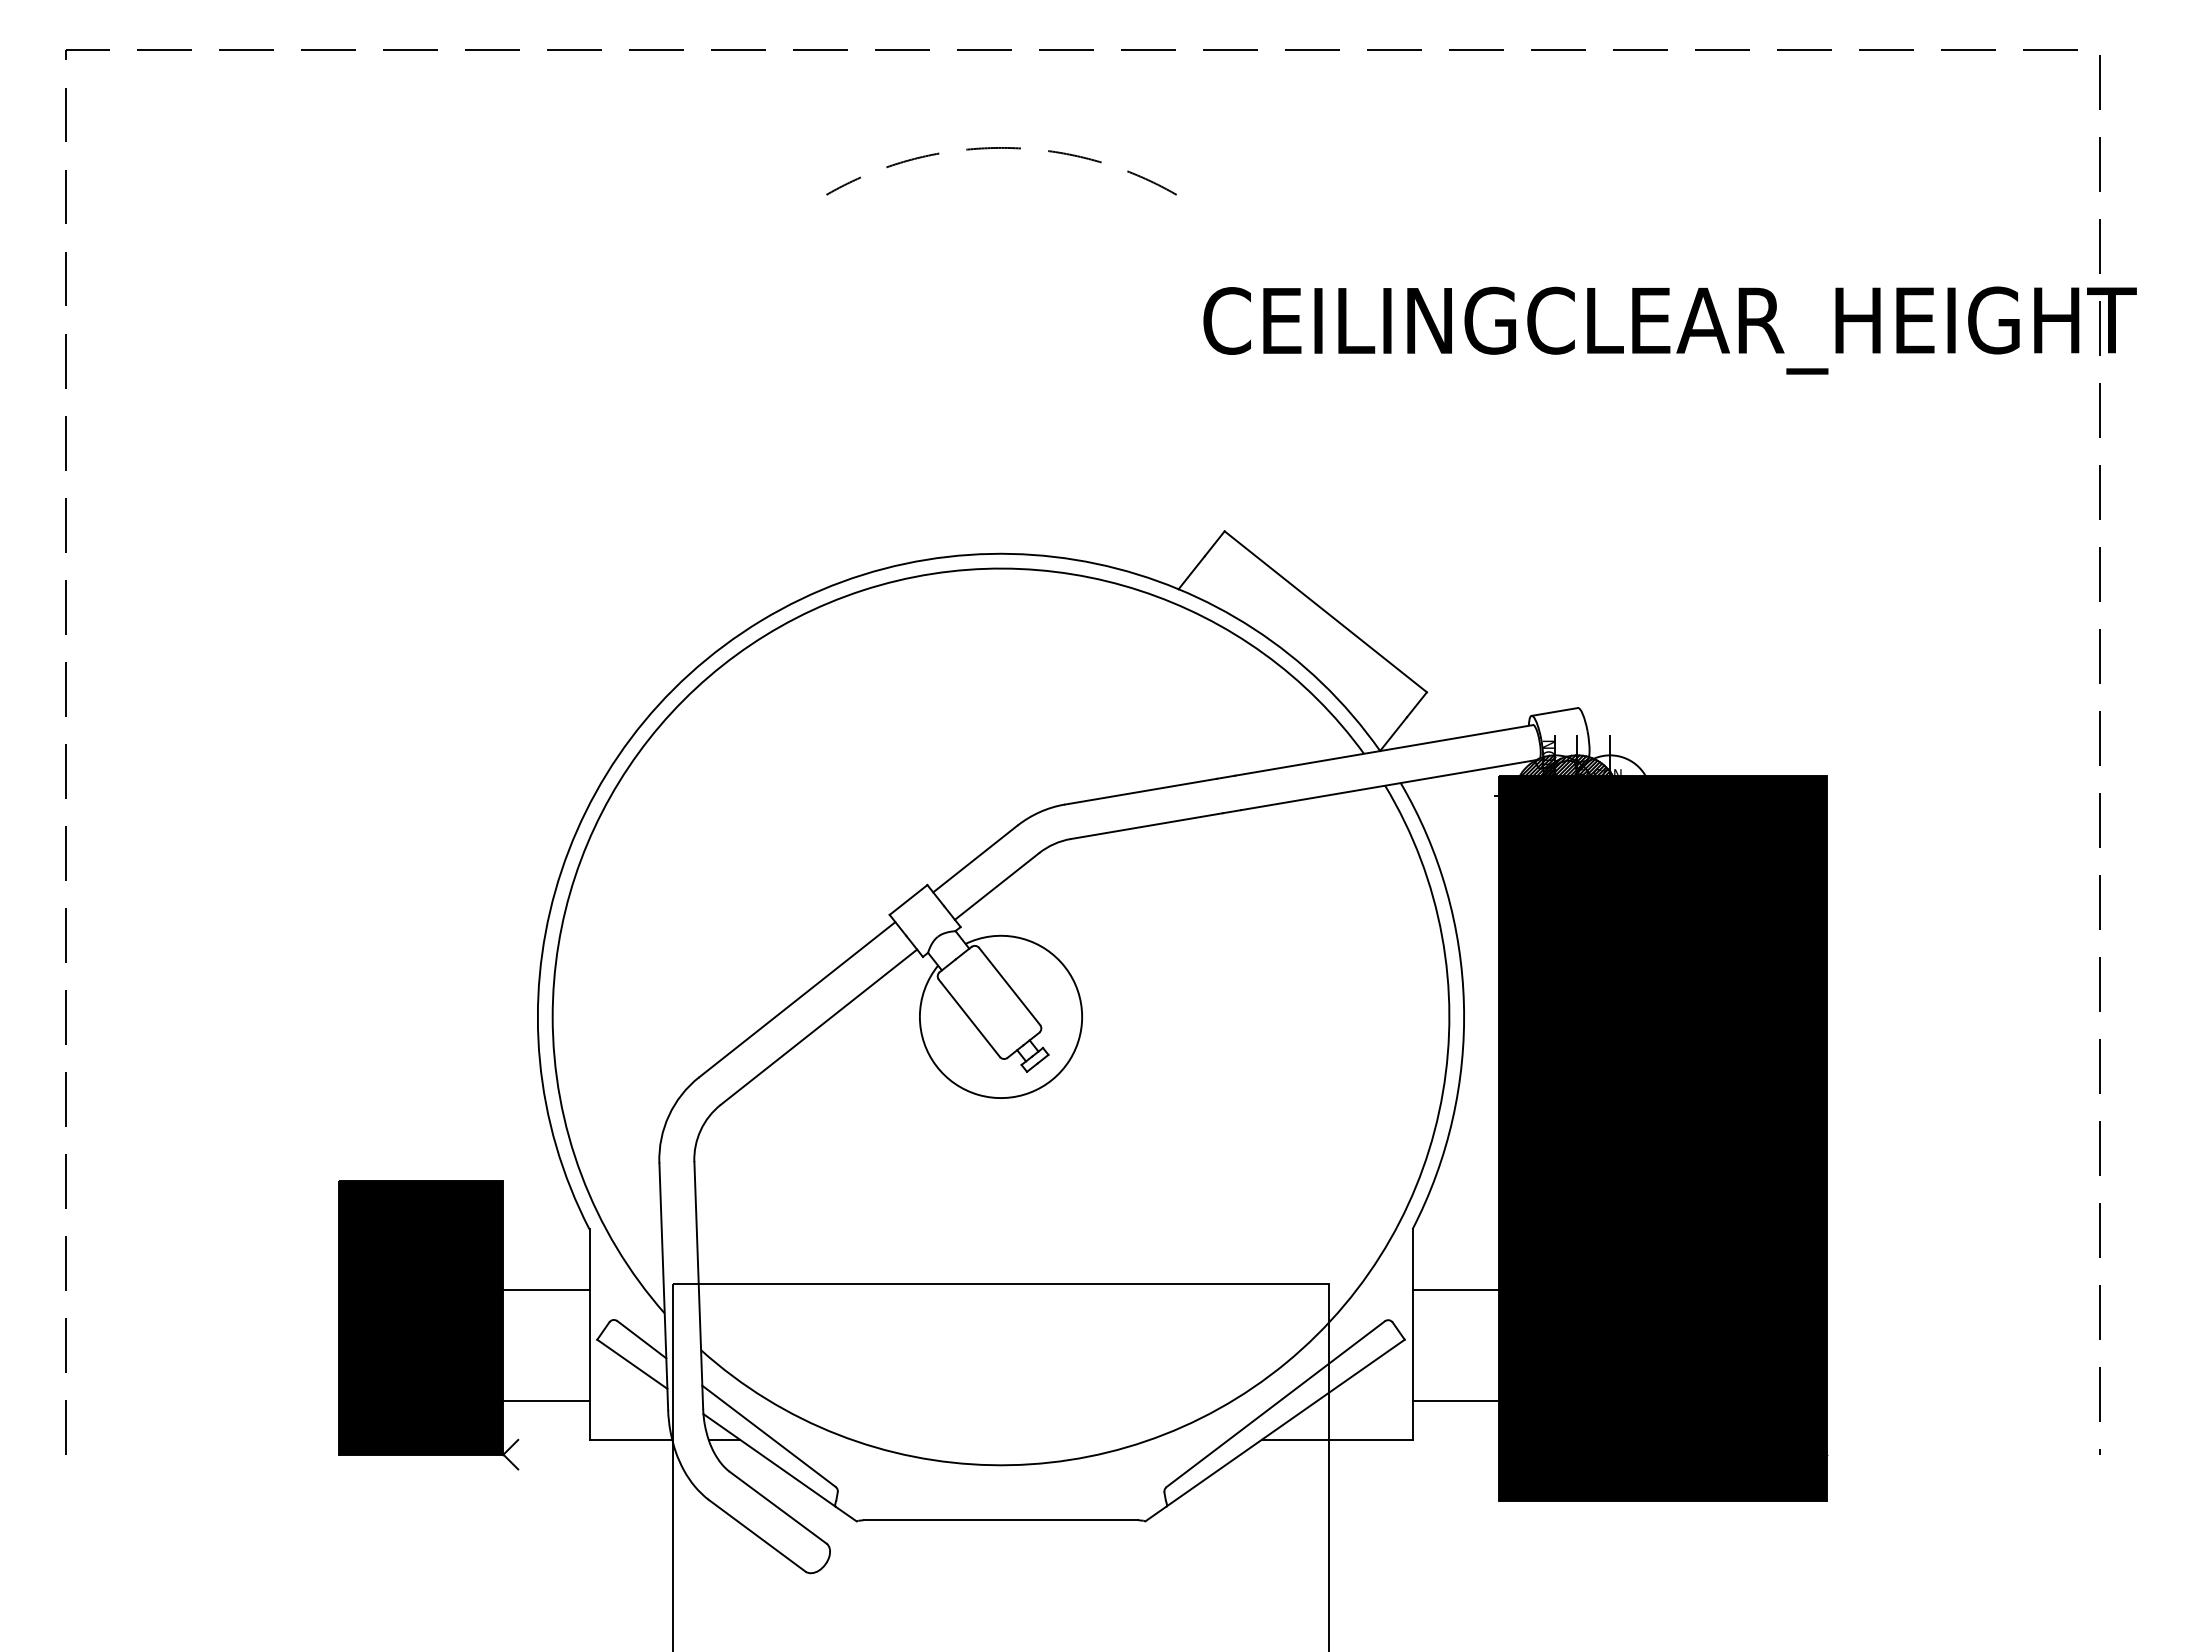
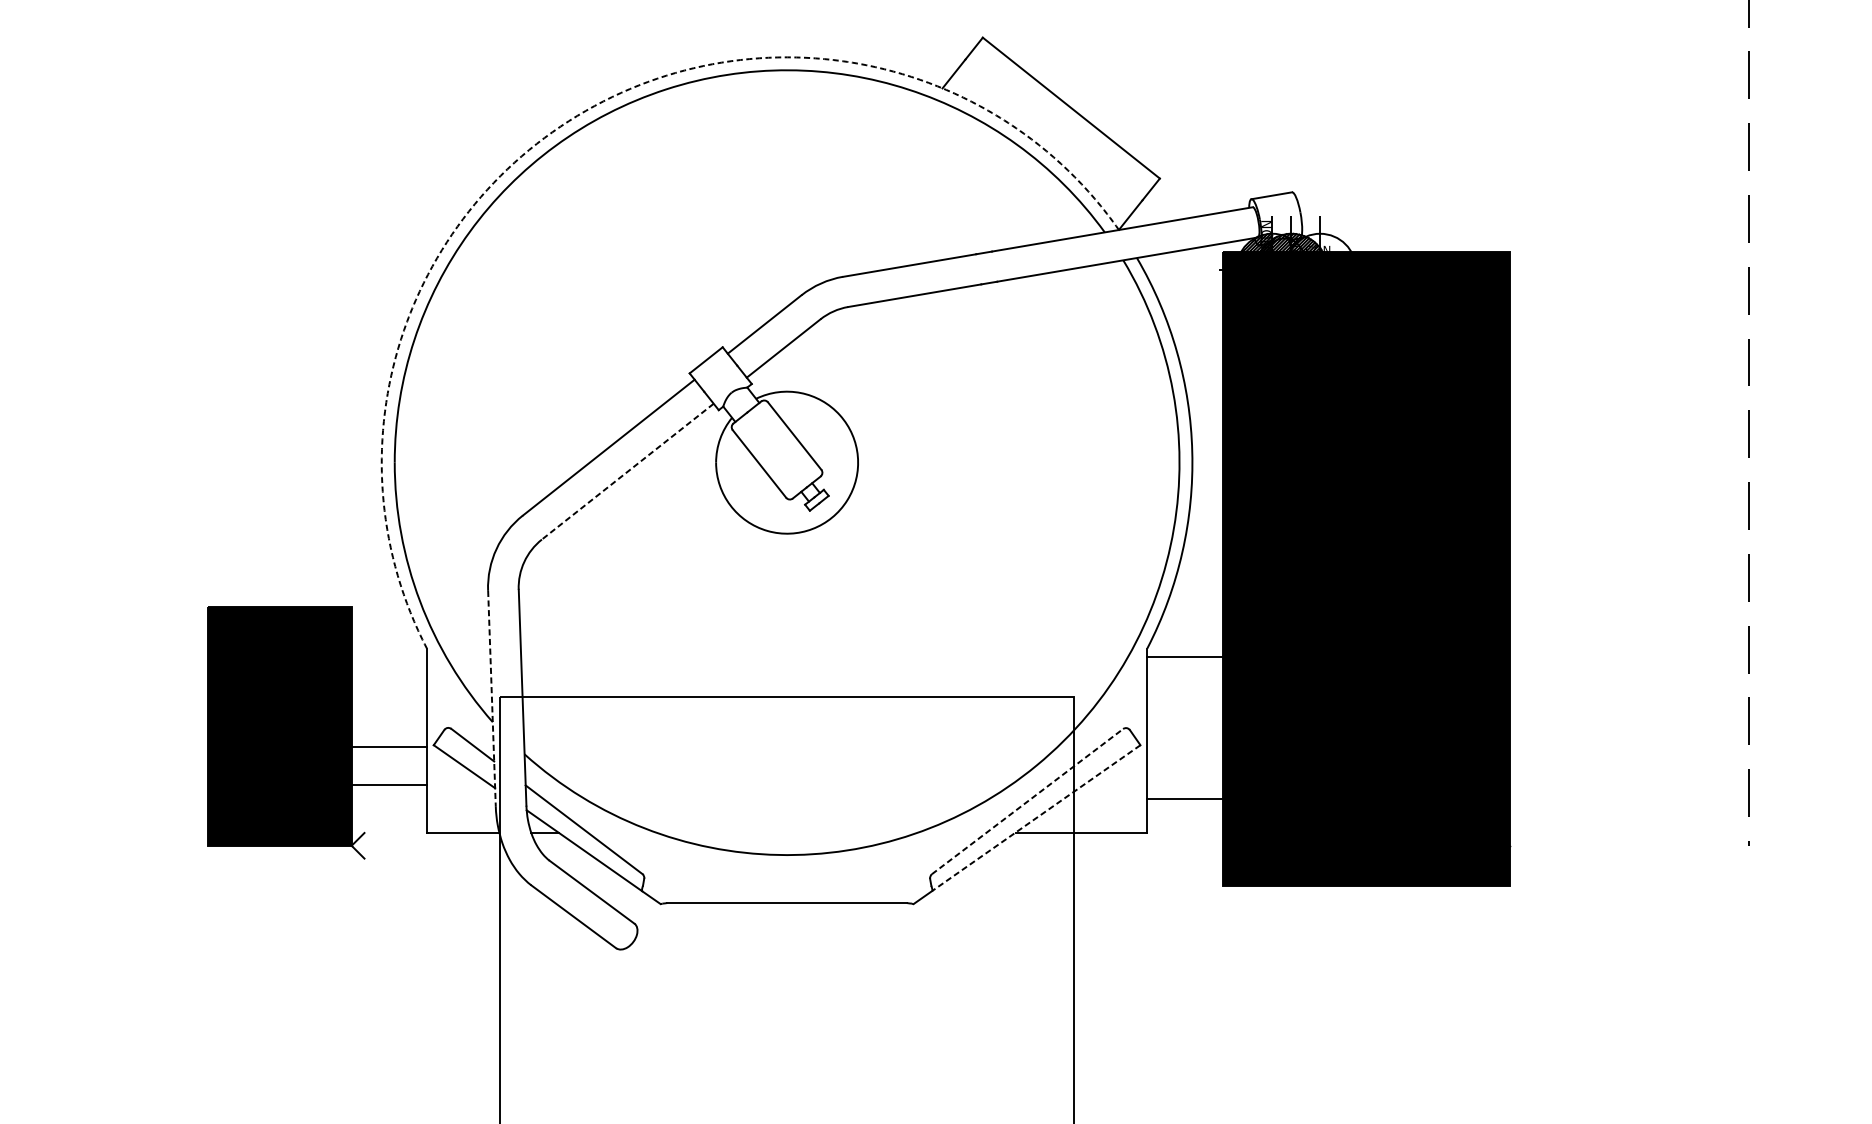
arc: (761, 620) -> (577, 115), solid -> dashed
line: (818, 1027) -> (627, 471), solid -> dashed
line: (663, 1287) -> (491, 699), solid -> dashed
line: (546, 1289) -> (389, 785), moved
line: (1455, 1289) -> (1184, 656), moved
line: (546, 1400) -> (389, 746), moved
line: (1276, 1403) -> (1028, 801), solid -> dashed
line: (1285, 1423) -> (1036, 818), solid -> dashed

